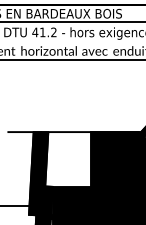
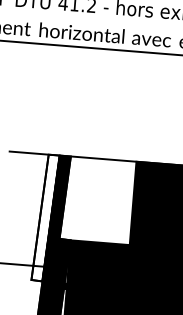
fill: (34, 173) -> (44, 217), removed

